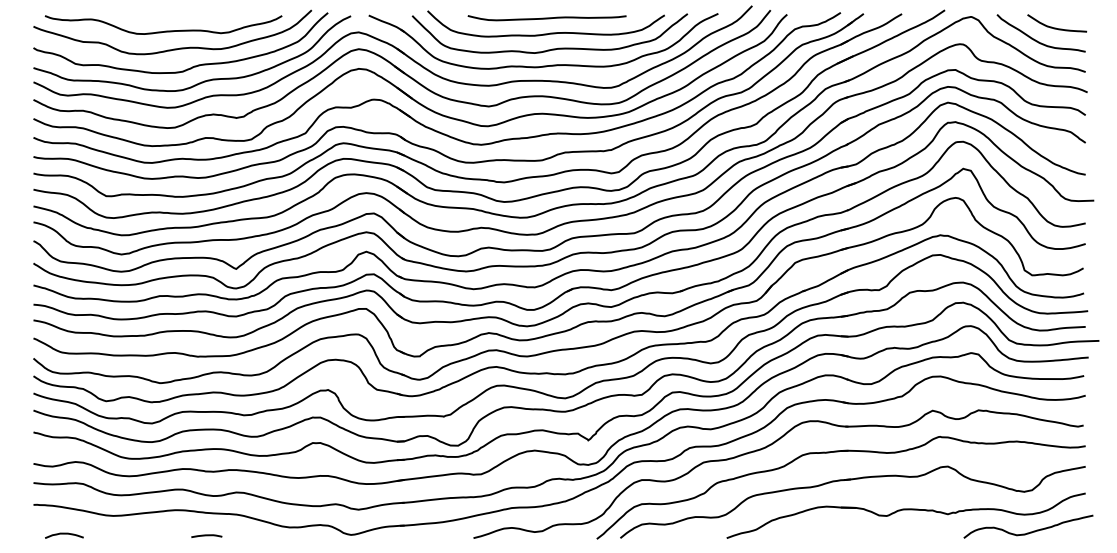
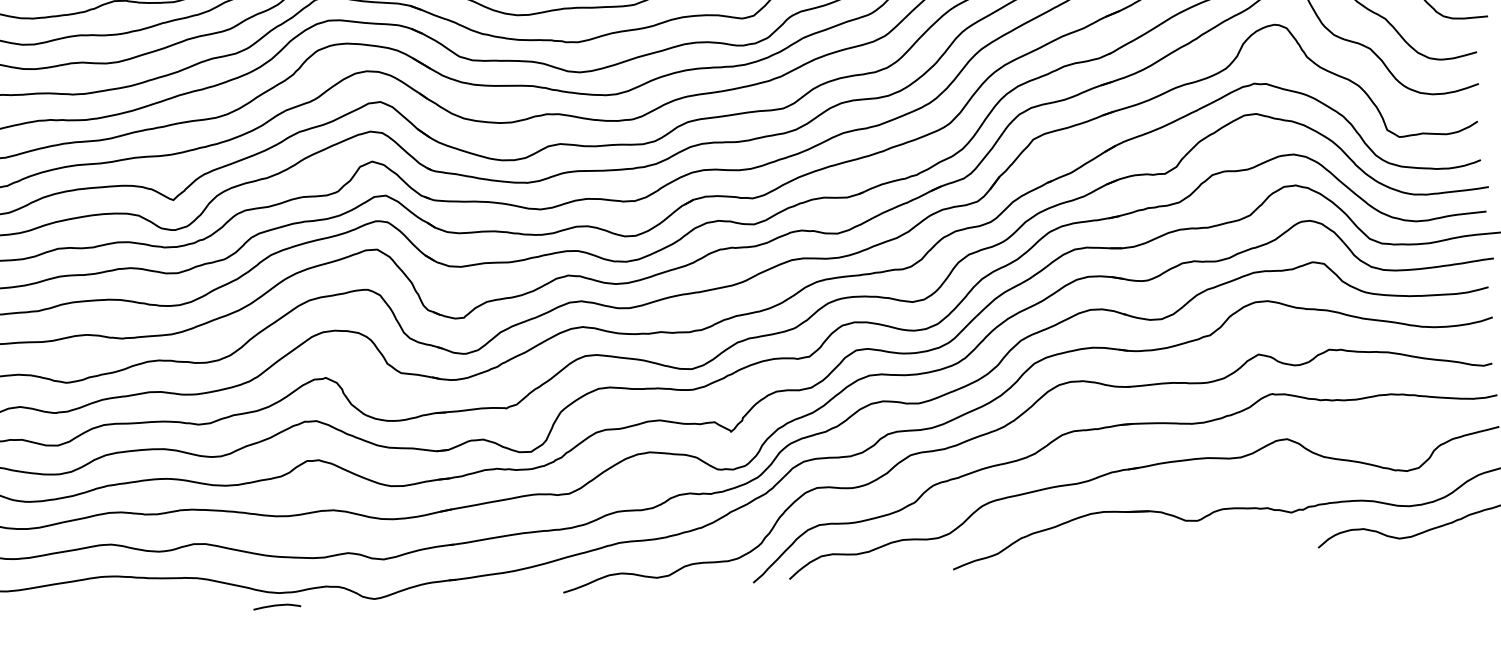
line: (206, 535) -> (276, 605), moved

